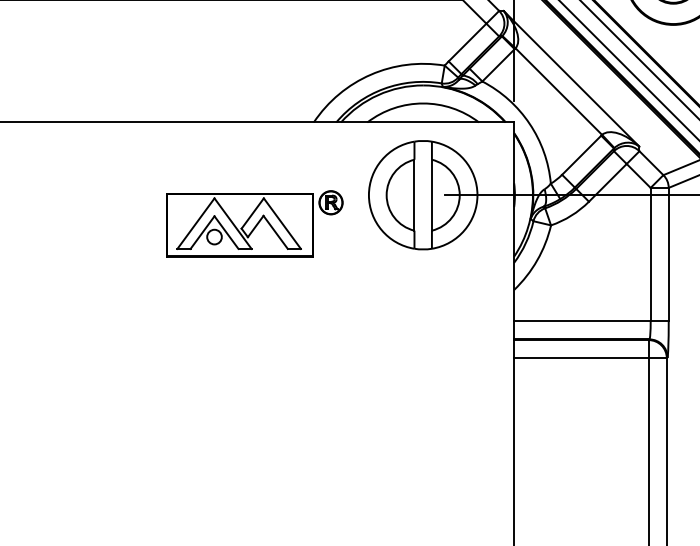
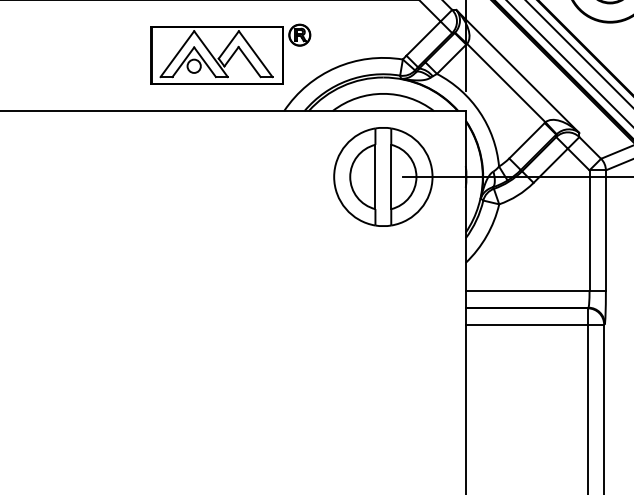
part: (254, 223) -> (230, 53), moved

